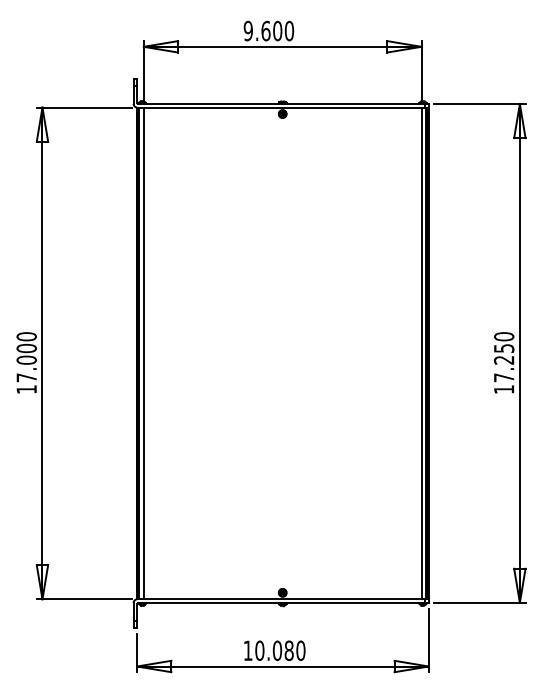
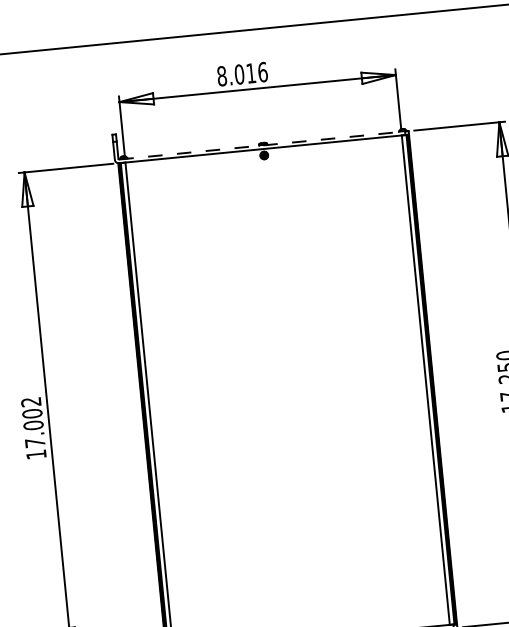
text: (268, 30) -> (242, 73), 9.600 -> 8.016
line: (281, 103) -> (262, 145), solid -> dashed
text: (26, 336) -> (31, 401), 17.000 -> 17.002

